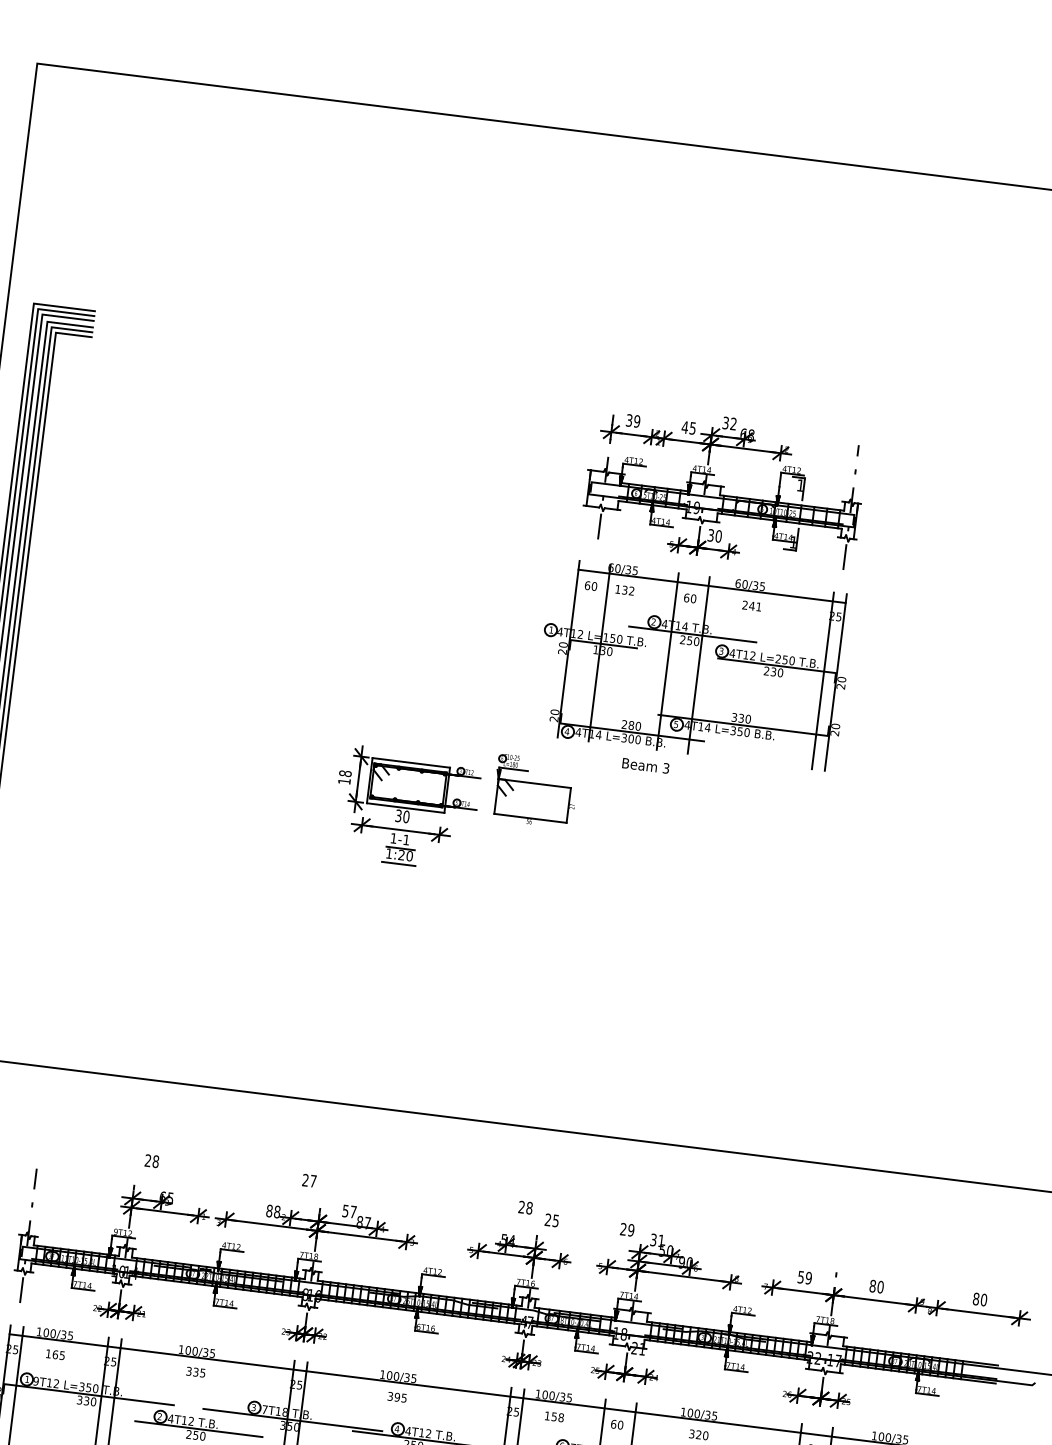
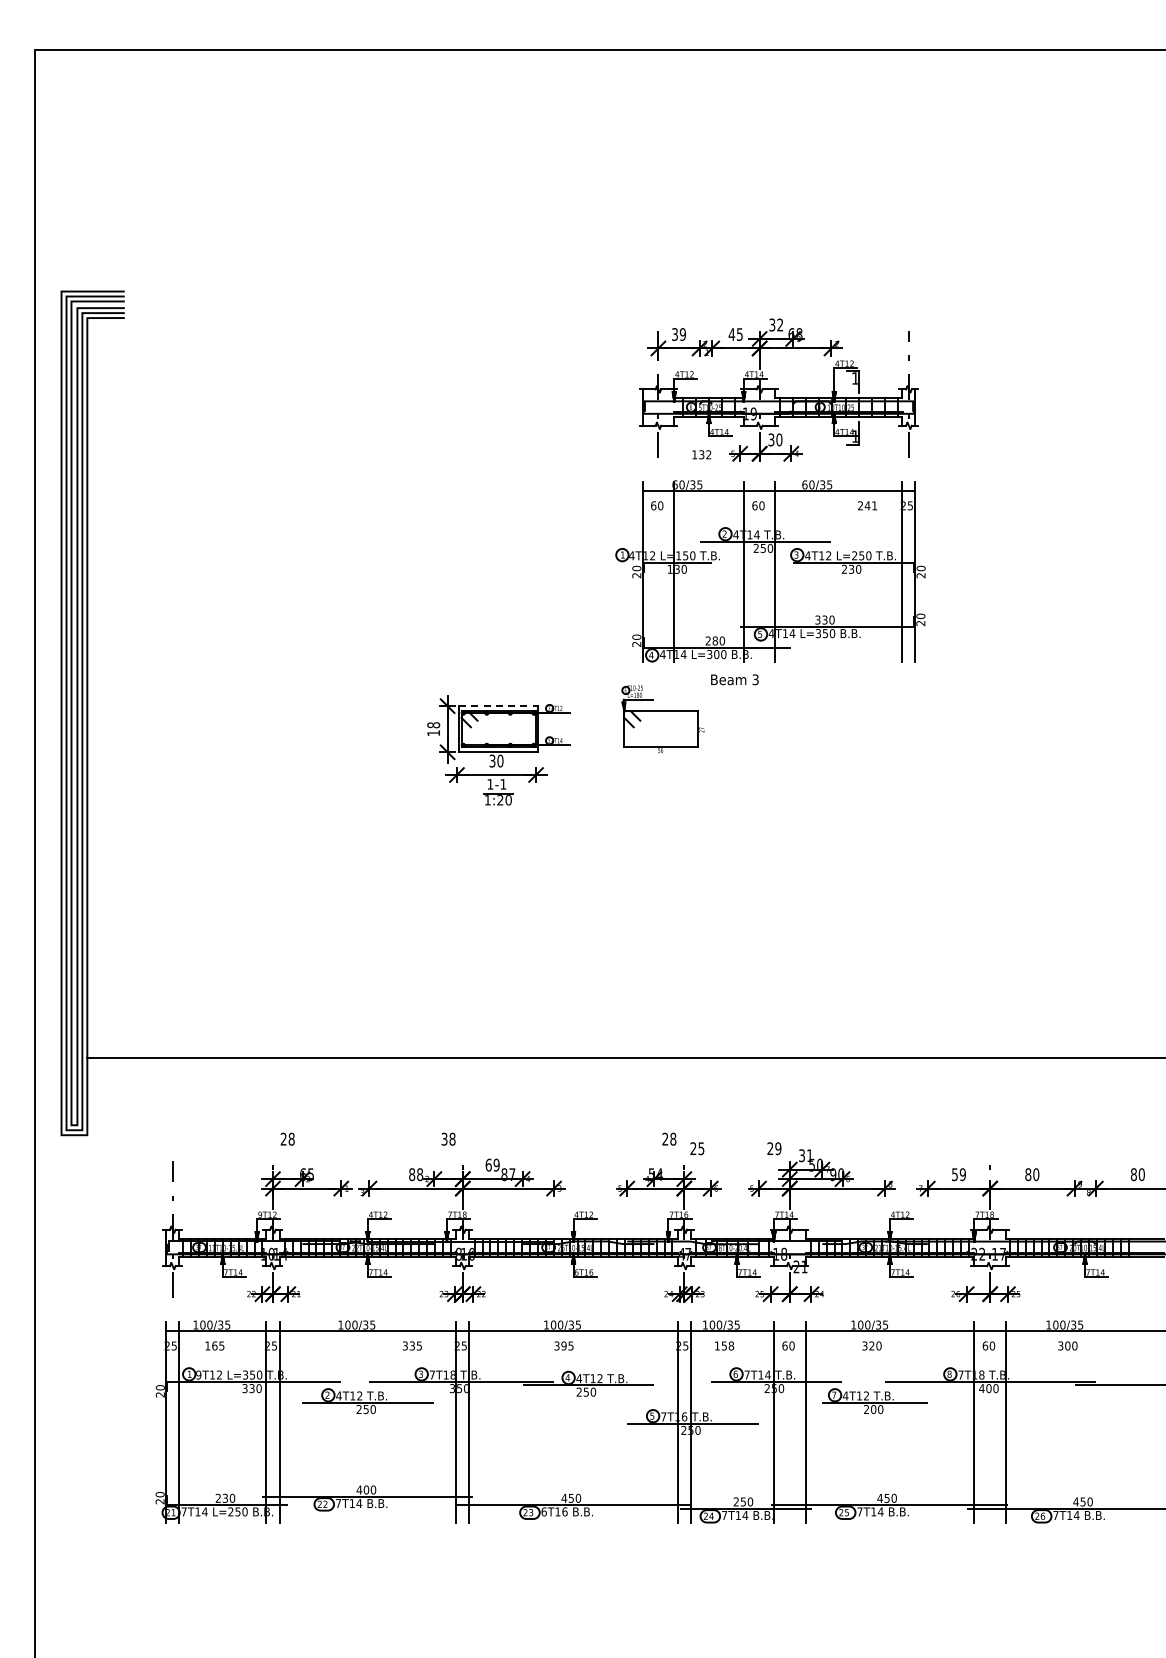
text: (624, 589) -> (701, 454), moved
text: (751, 605) -> (867, 505), moved
line: (411, 763) -> (498, 706), solid -> dashed
part: (534, 791) -> (662, 719), moved
line: (398, 864) -> (498, 809), removed
text: (309, 1180) -> (448, 1138), 27 -> 38
text: (349, 1210) -> (492, 1164), 57 -> 69
text: (195, 1371) -> (411, 1345), moved

